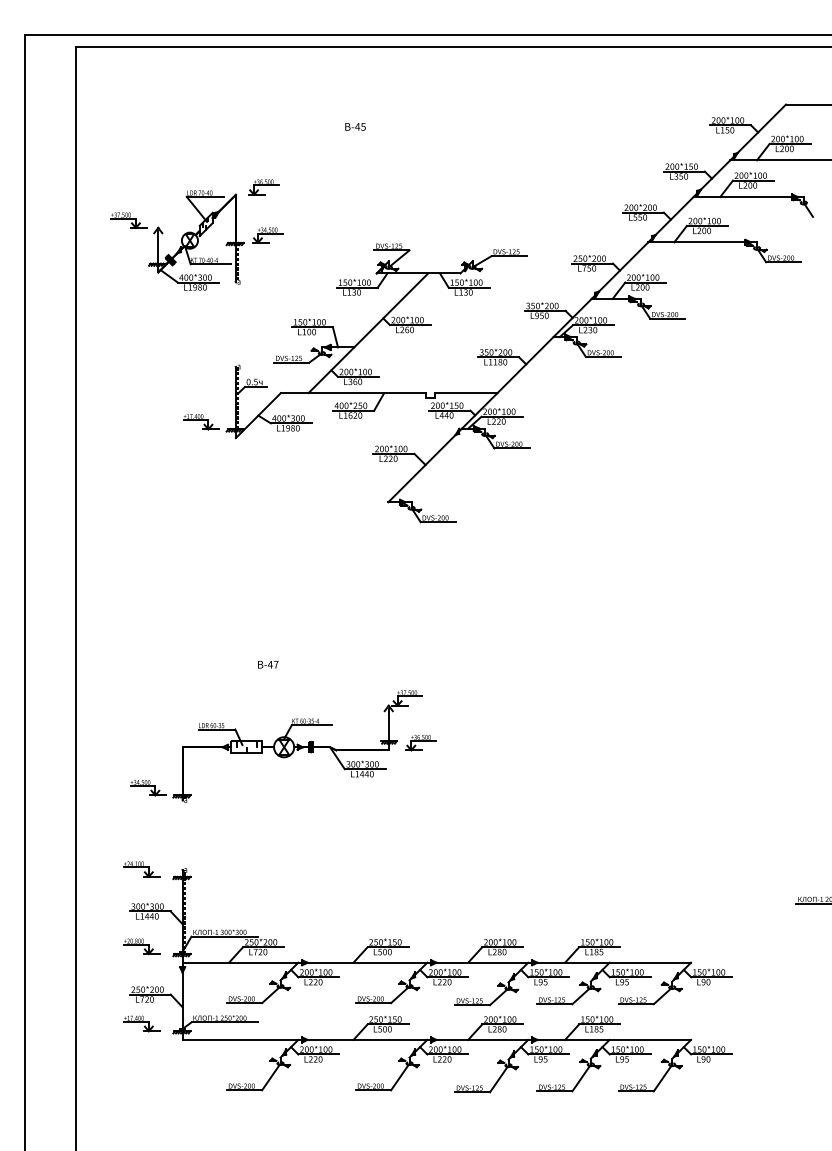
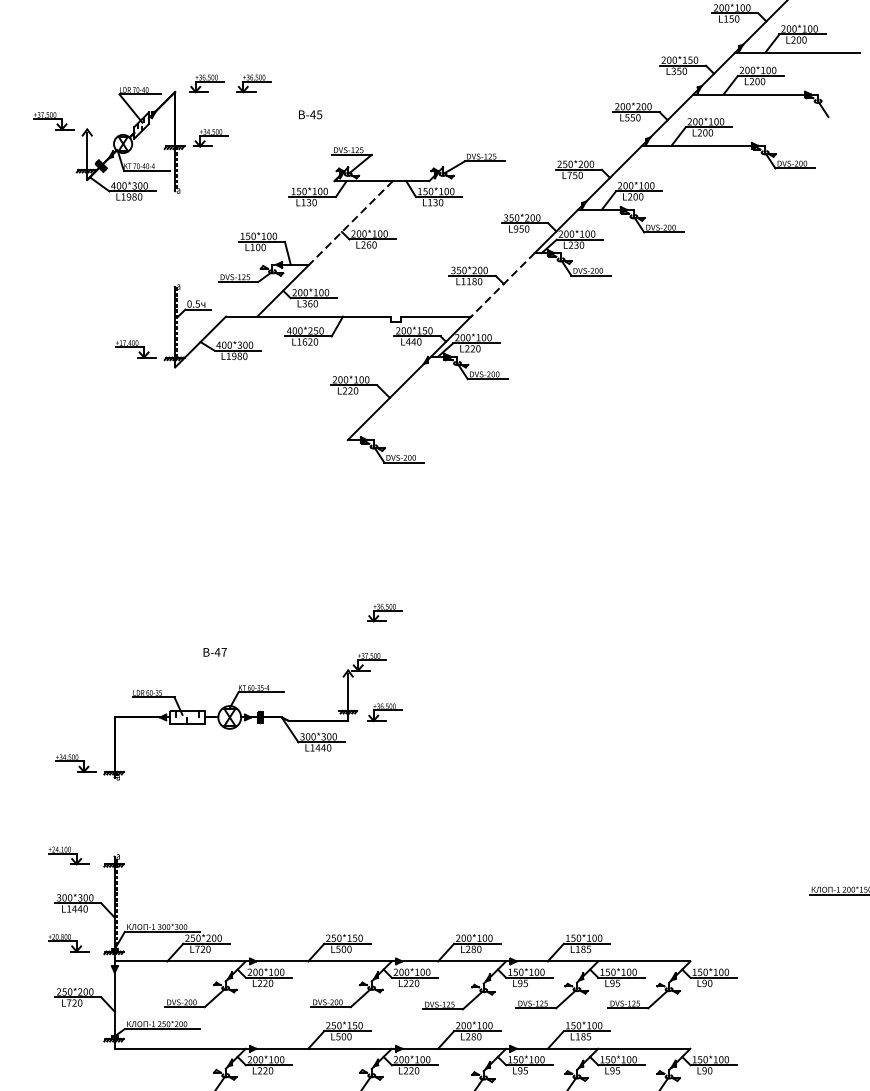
text: (355, 126) -> (310, 114), moved
part: (305, 187) -> (253, 83), added
line: (390, 310) -> (350, 223), solid -> dashed
line: (525, 365) -> (503, 285), solid -> dashed
part: (420, 655) -> (384, 613), added
text: (268, 664) -> (215, 652), moved
part: (141, 1023) -> (68, 1030), removed

